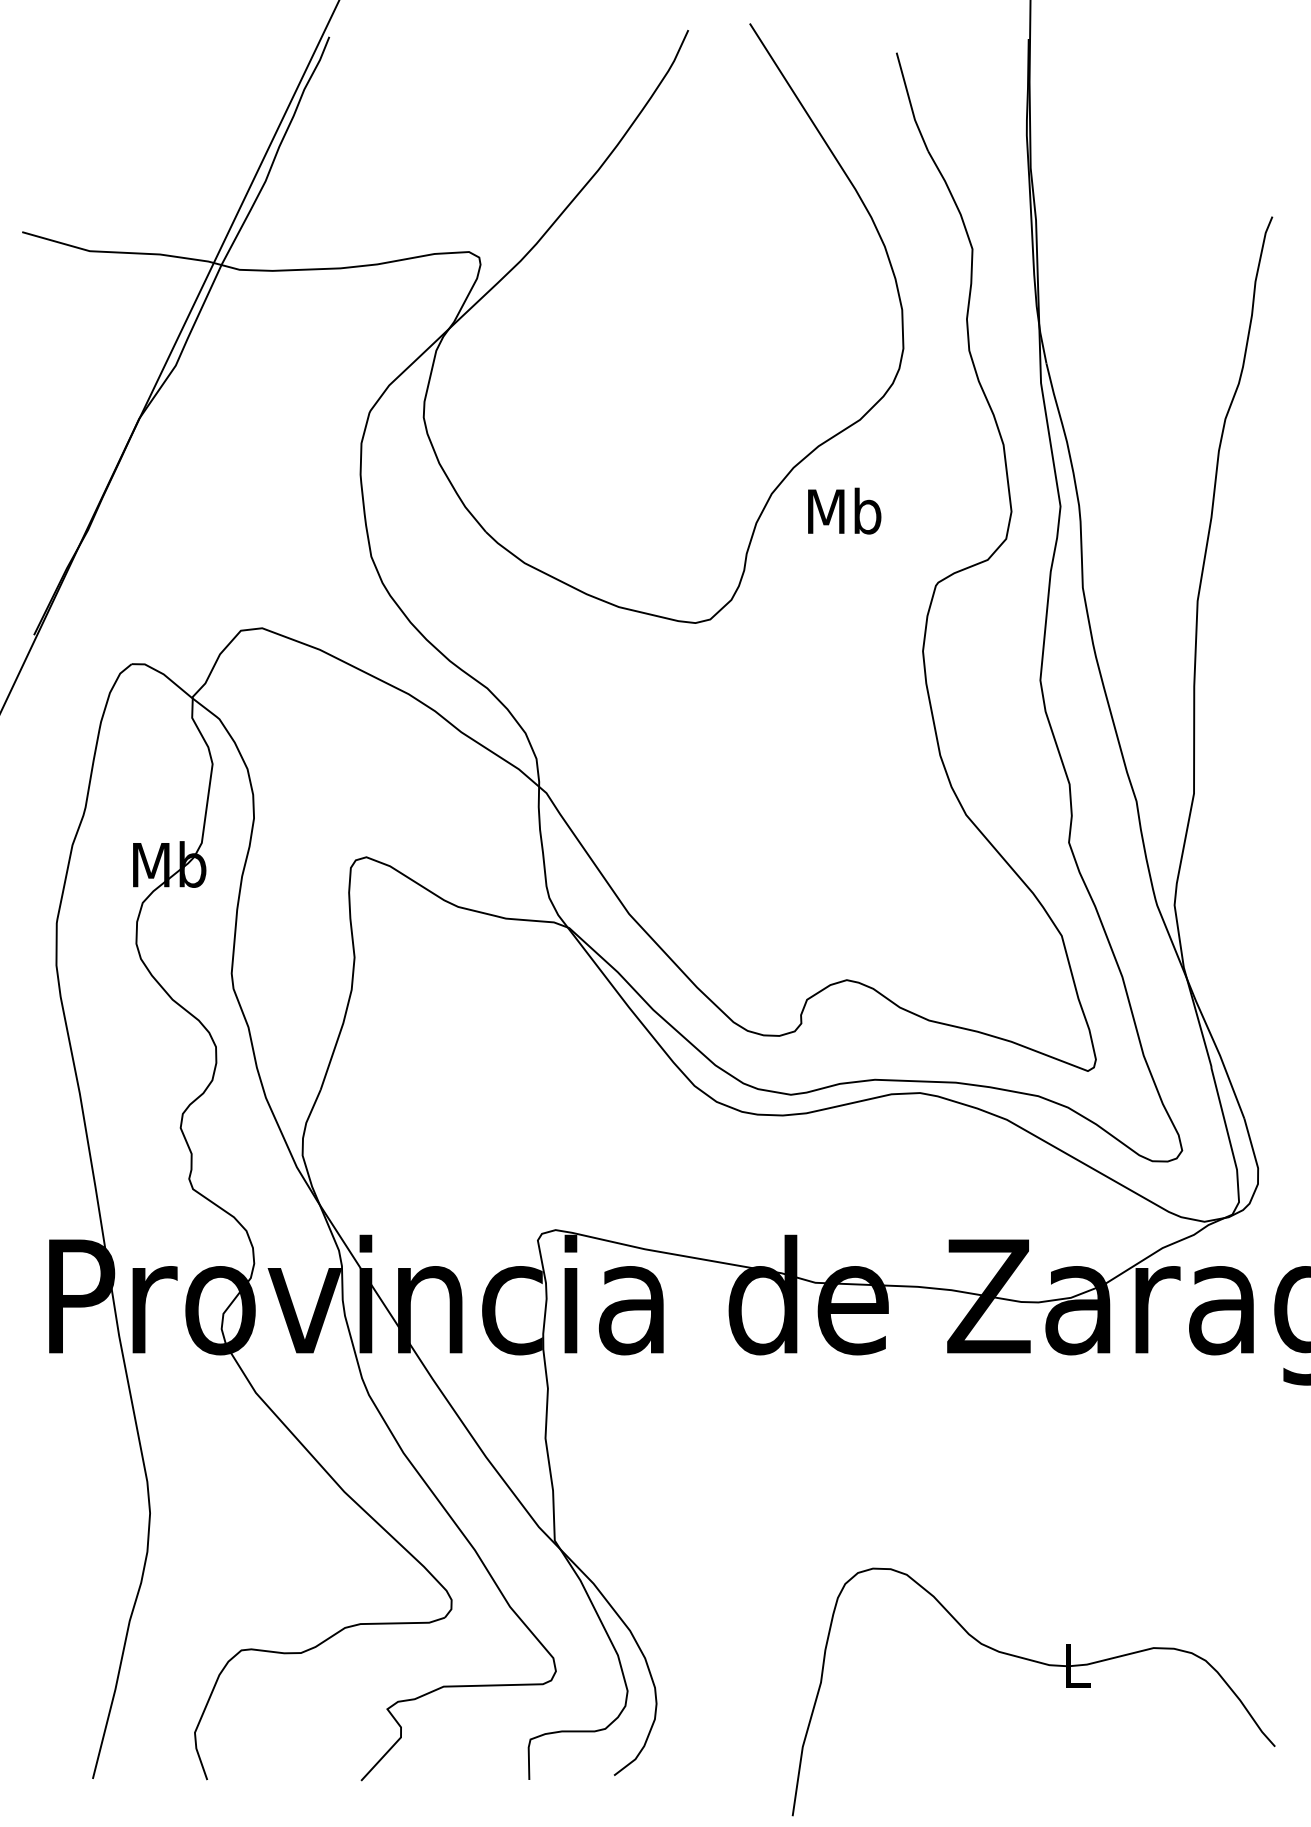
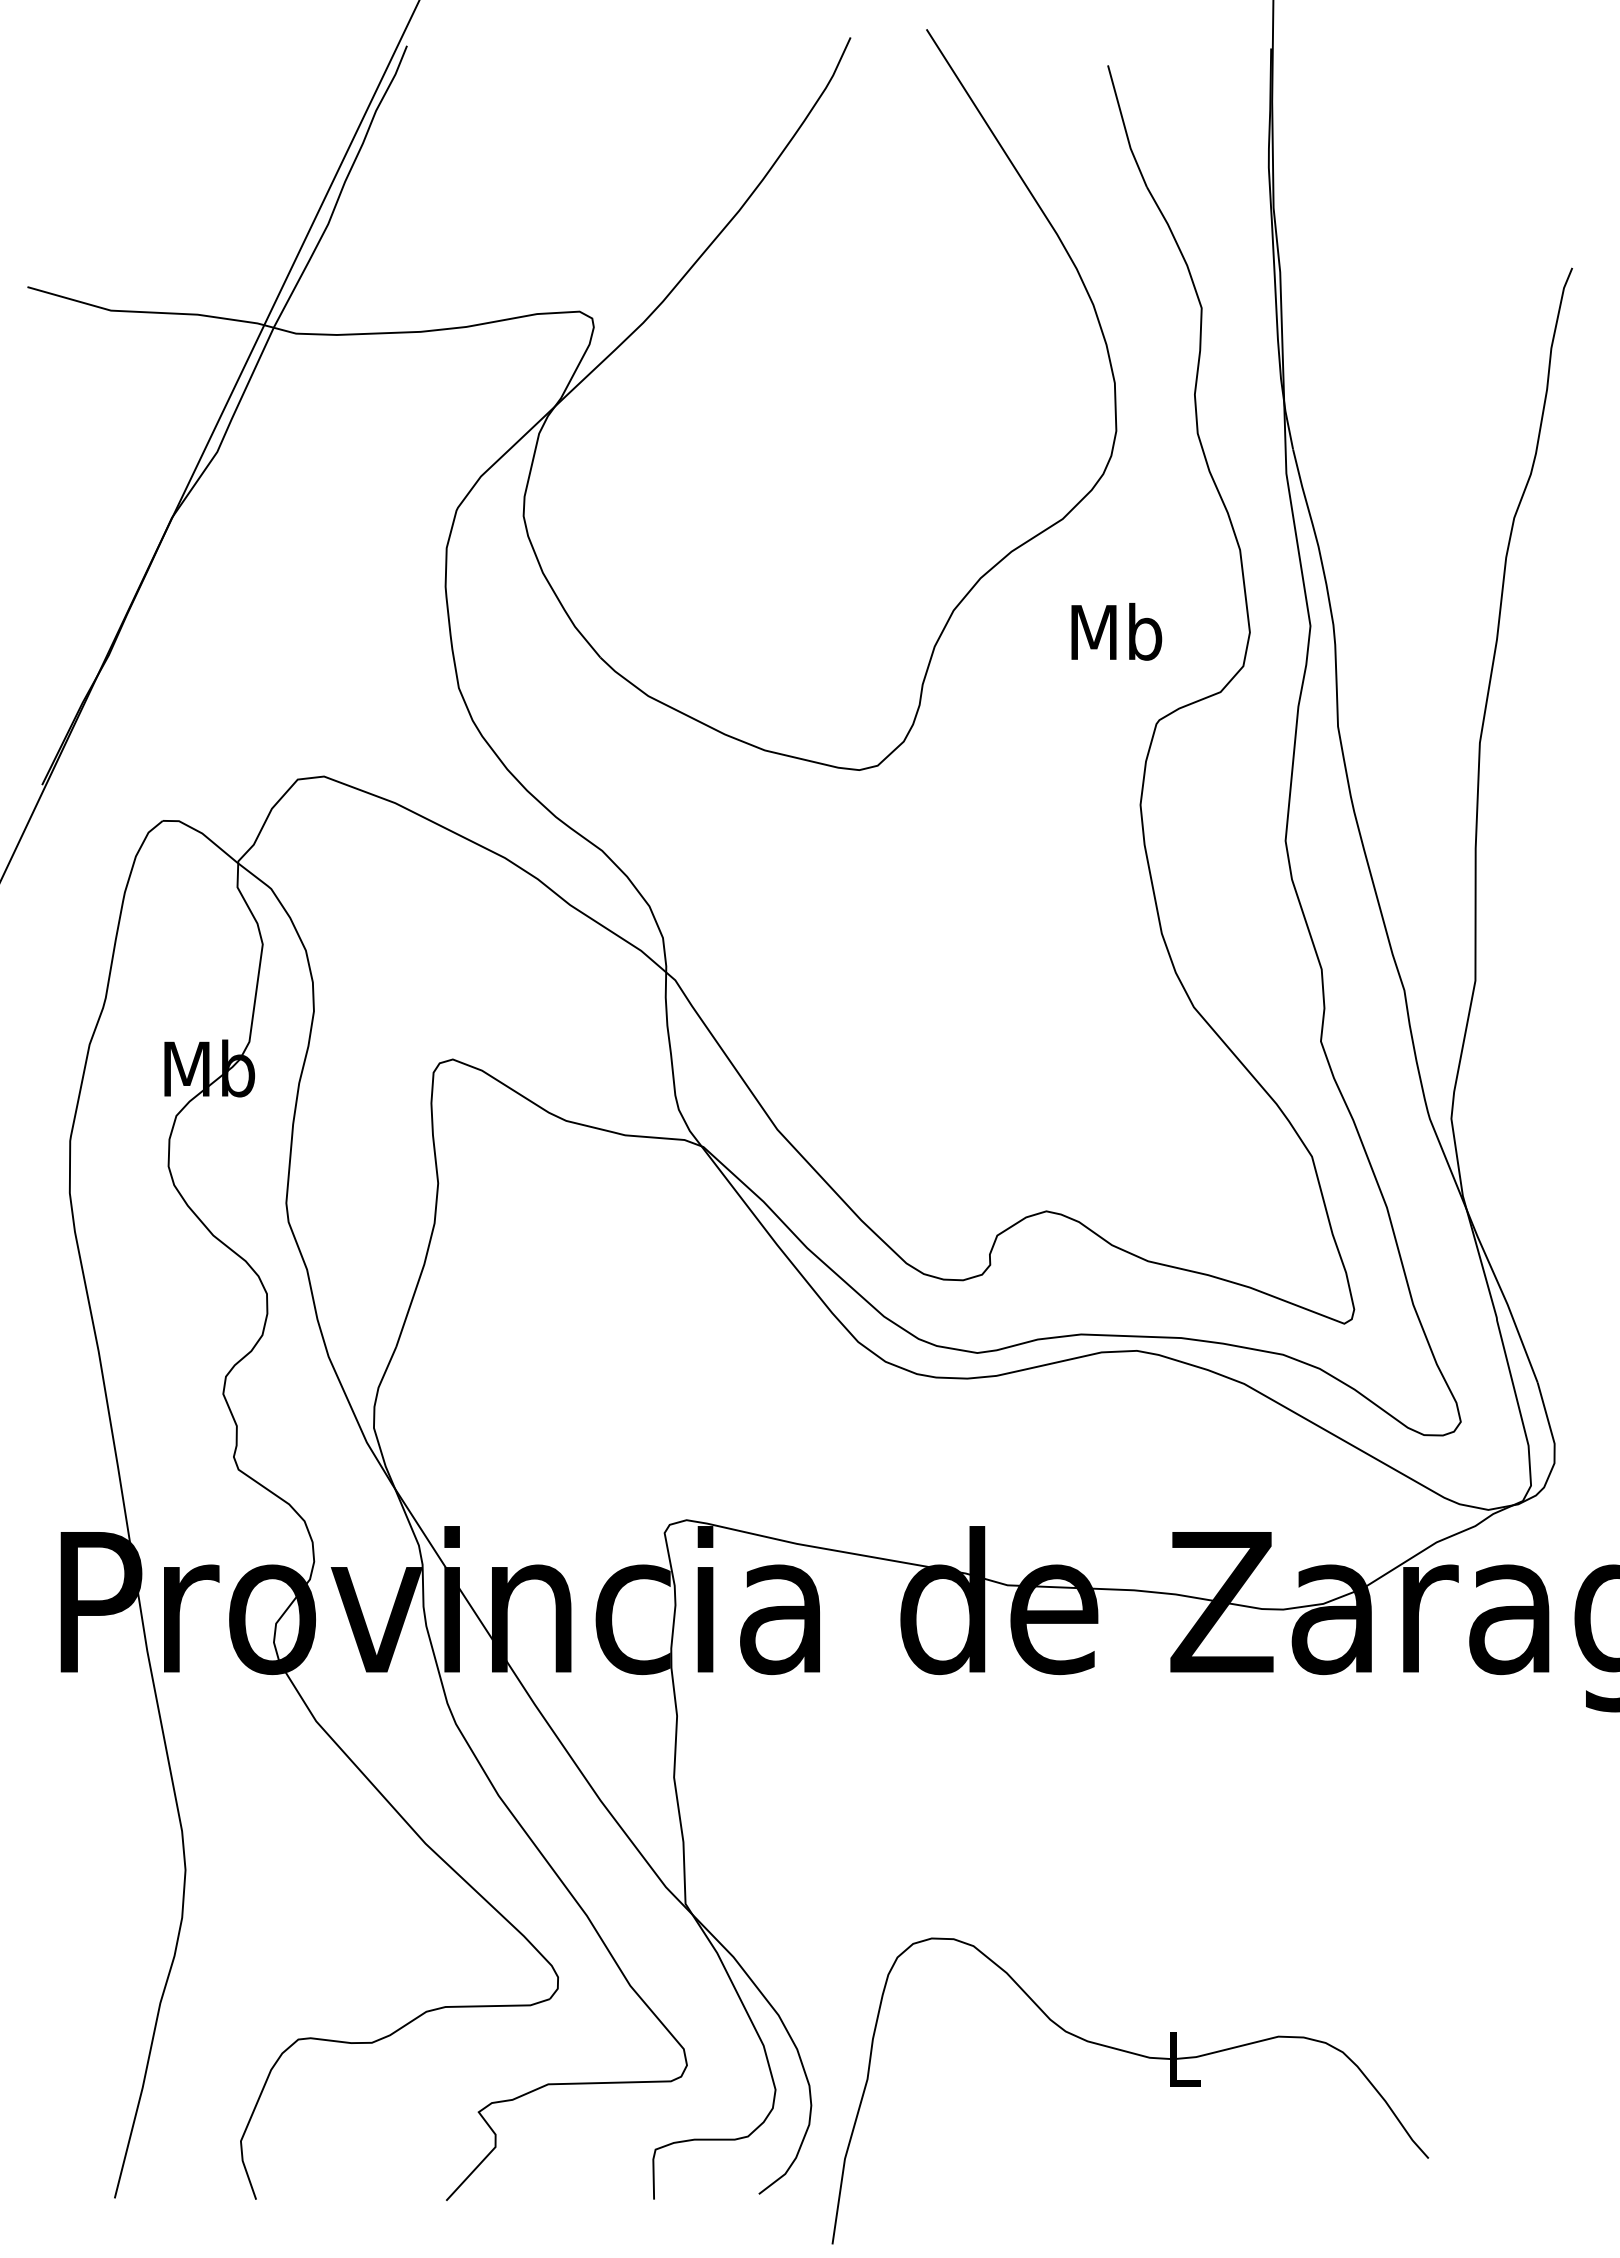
text: (844, 510) -> (1116, 631), moved
part: (1041, 1664) -> (1140, 2056), moved

